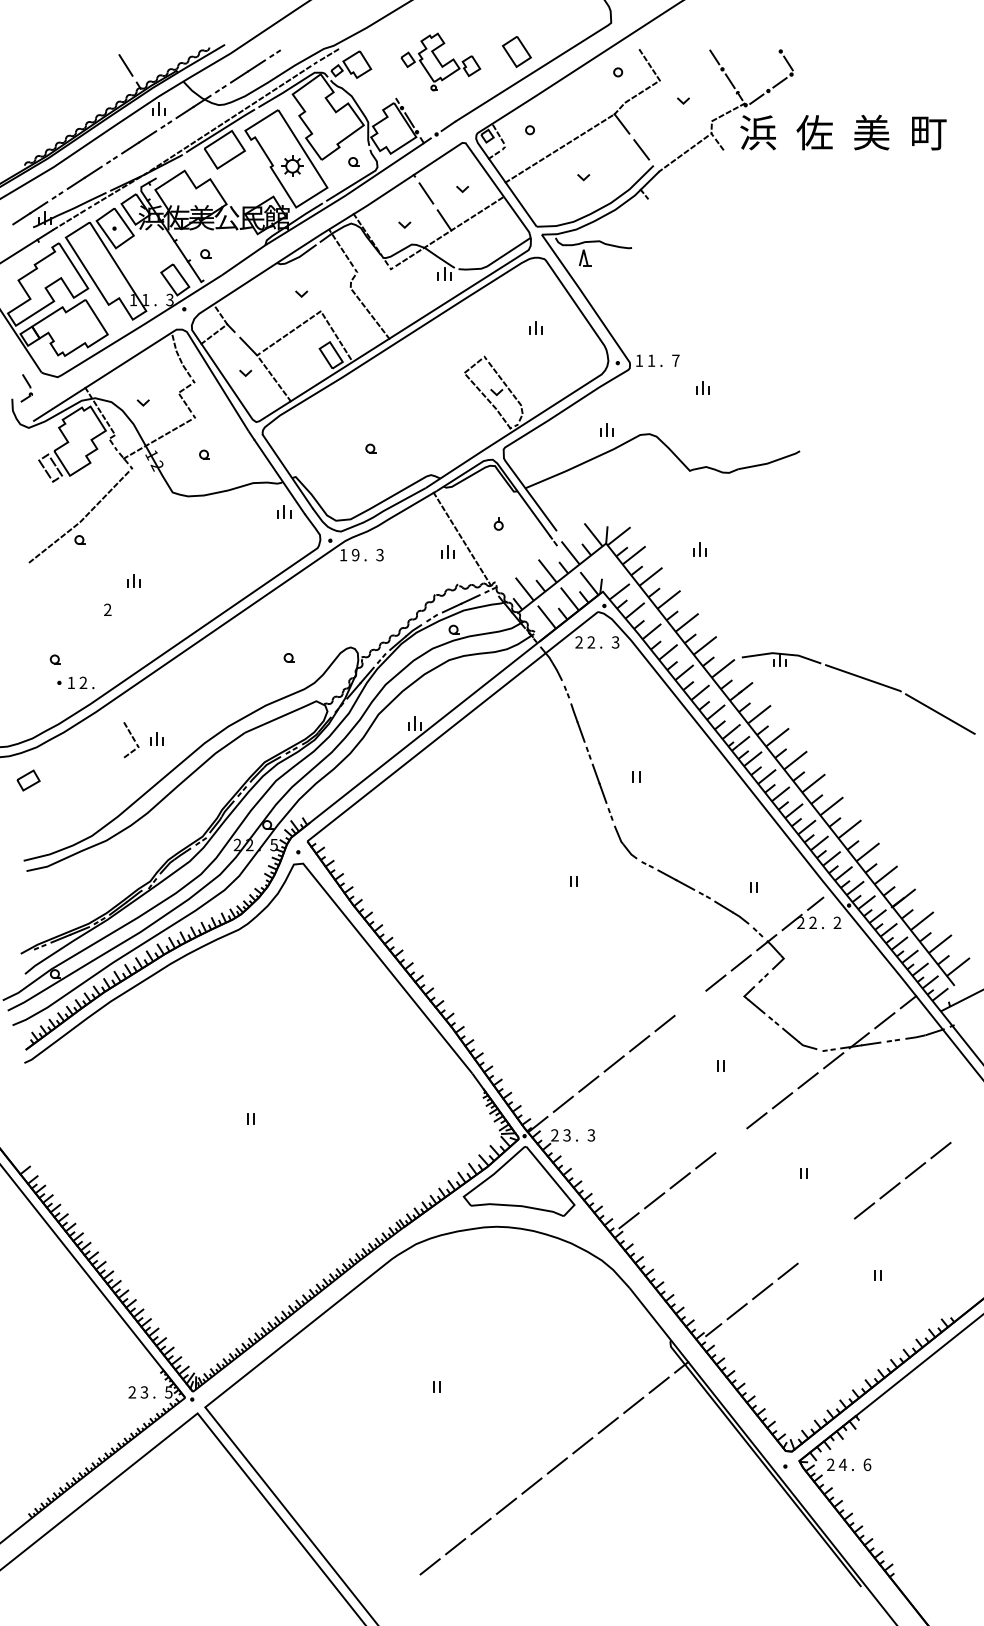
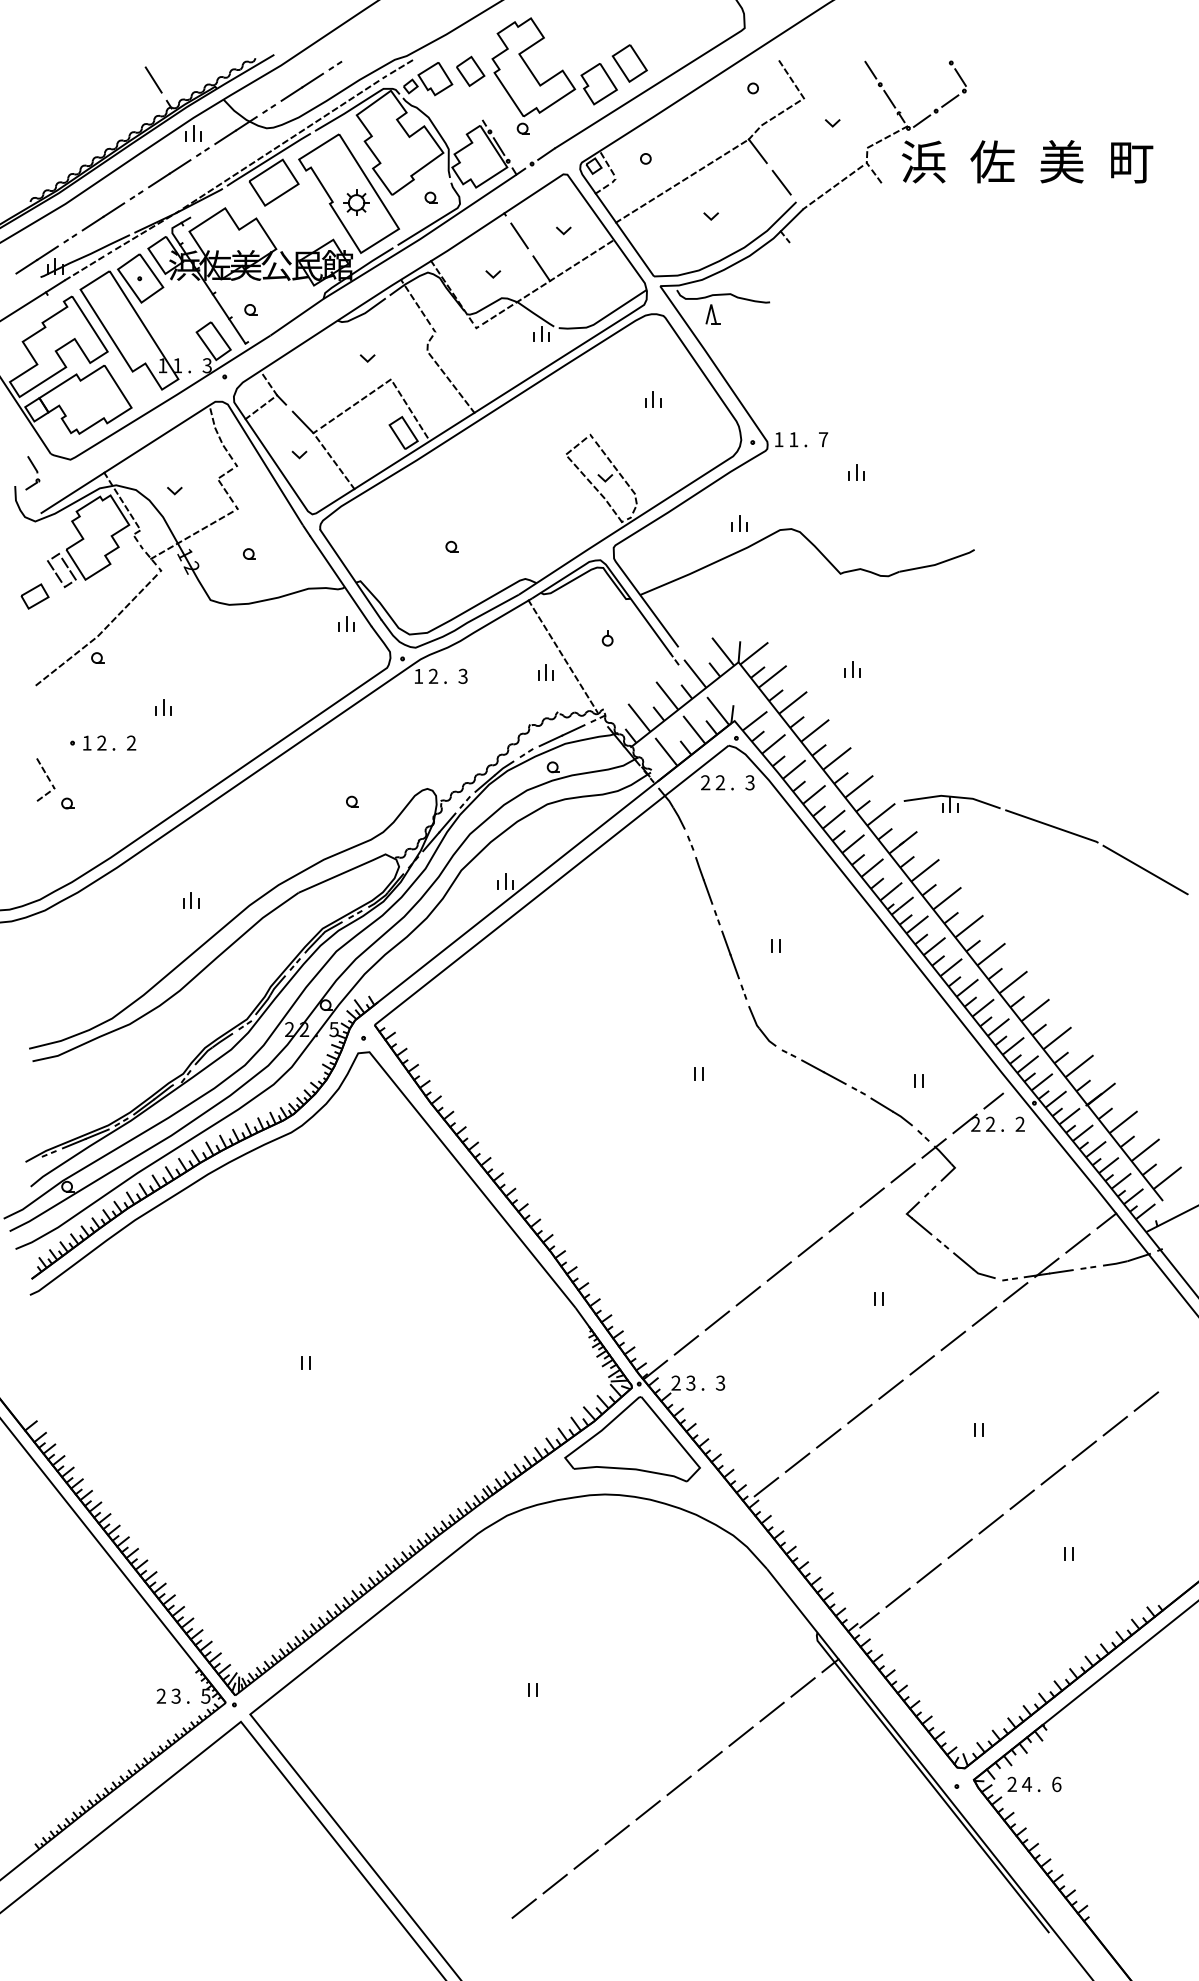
part: (440, 61) -> (536, 75), size x1.67
text: (355, 555) -> (433, 676), 9 -> 2
part: (75, 682) -> (92, 742), moved
part: (131, 740) -> (45, 780), moved
part: (28, 780) -> (34, 596), moved
line: (690, 1002) -> (841, 1221), added
line: (730, 1140) -> (889, 1389), added
line: (838, 1230) -> (1021, 1499), added
line: (813, 1250) -> (991, 1523), added

